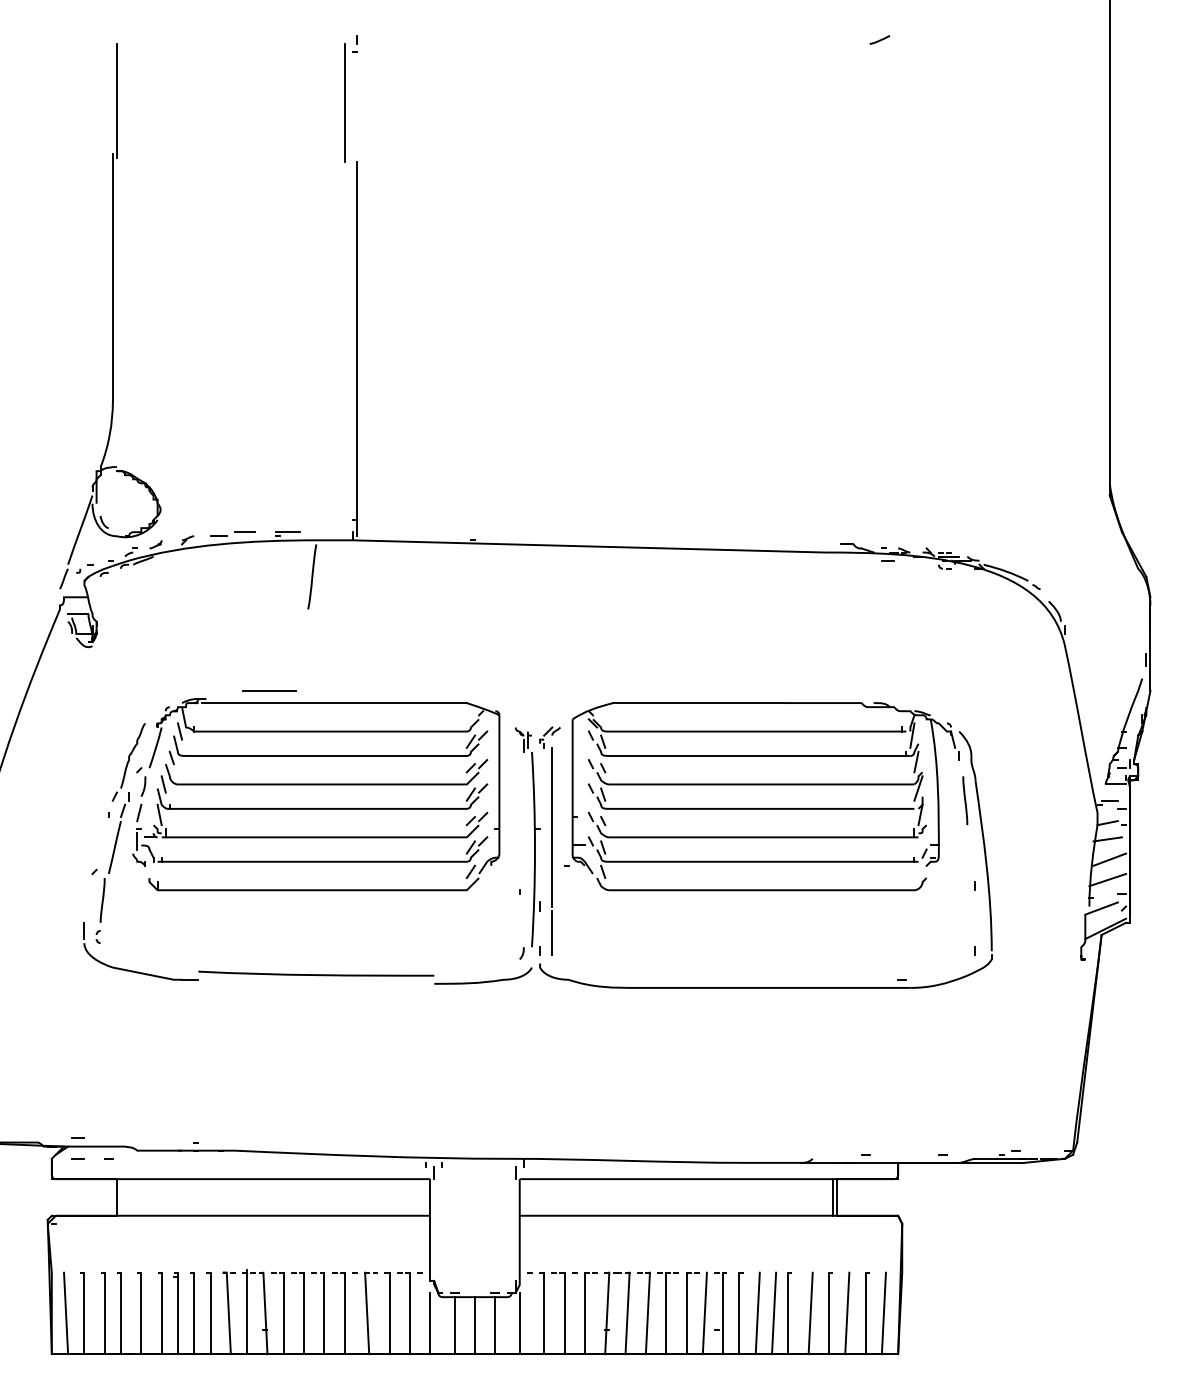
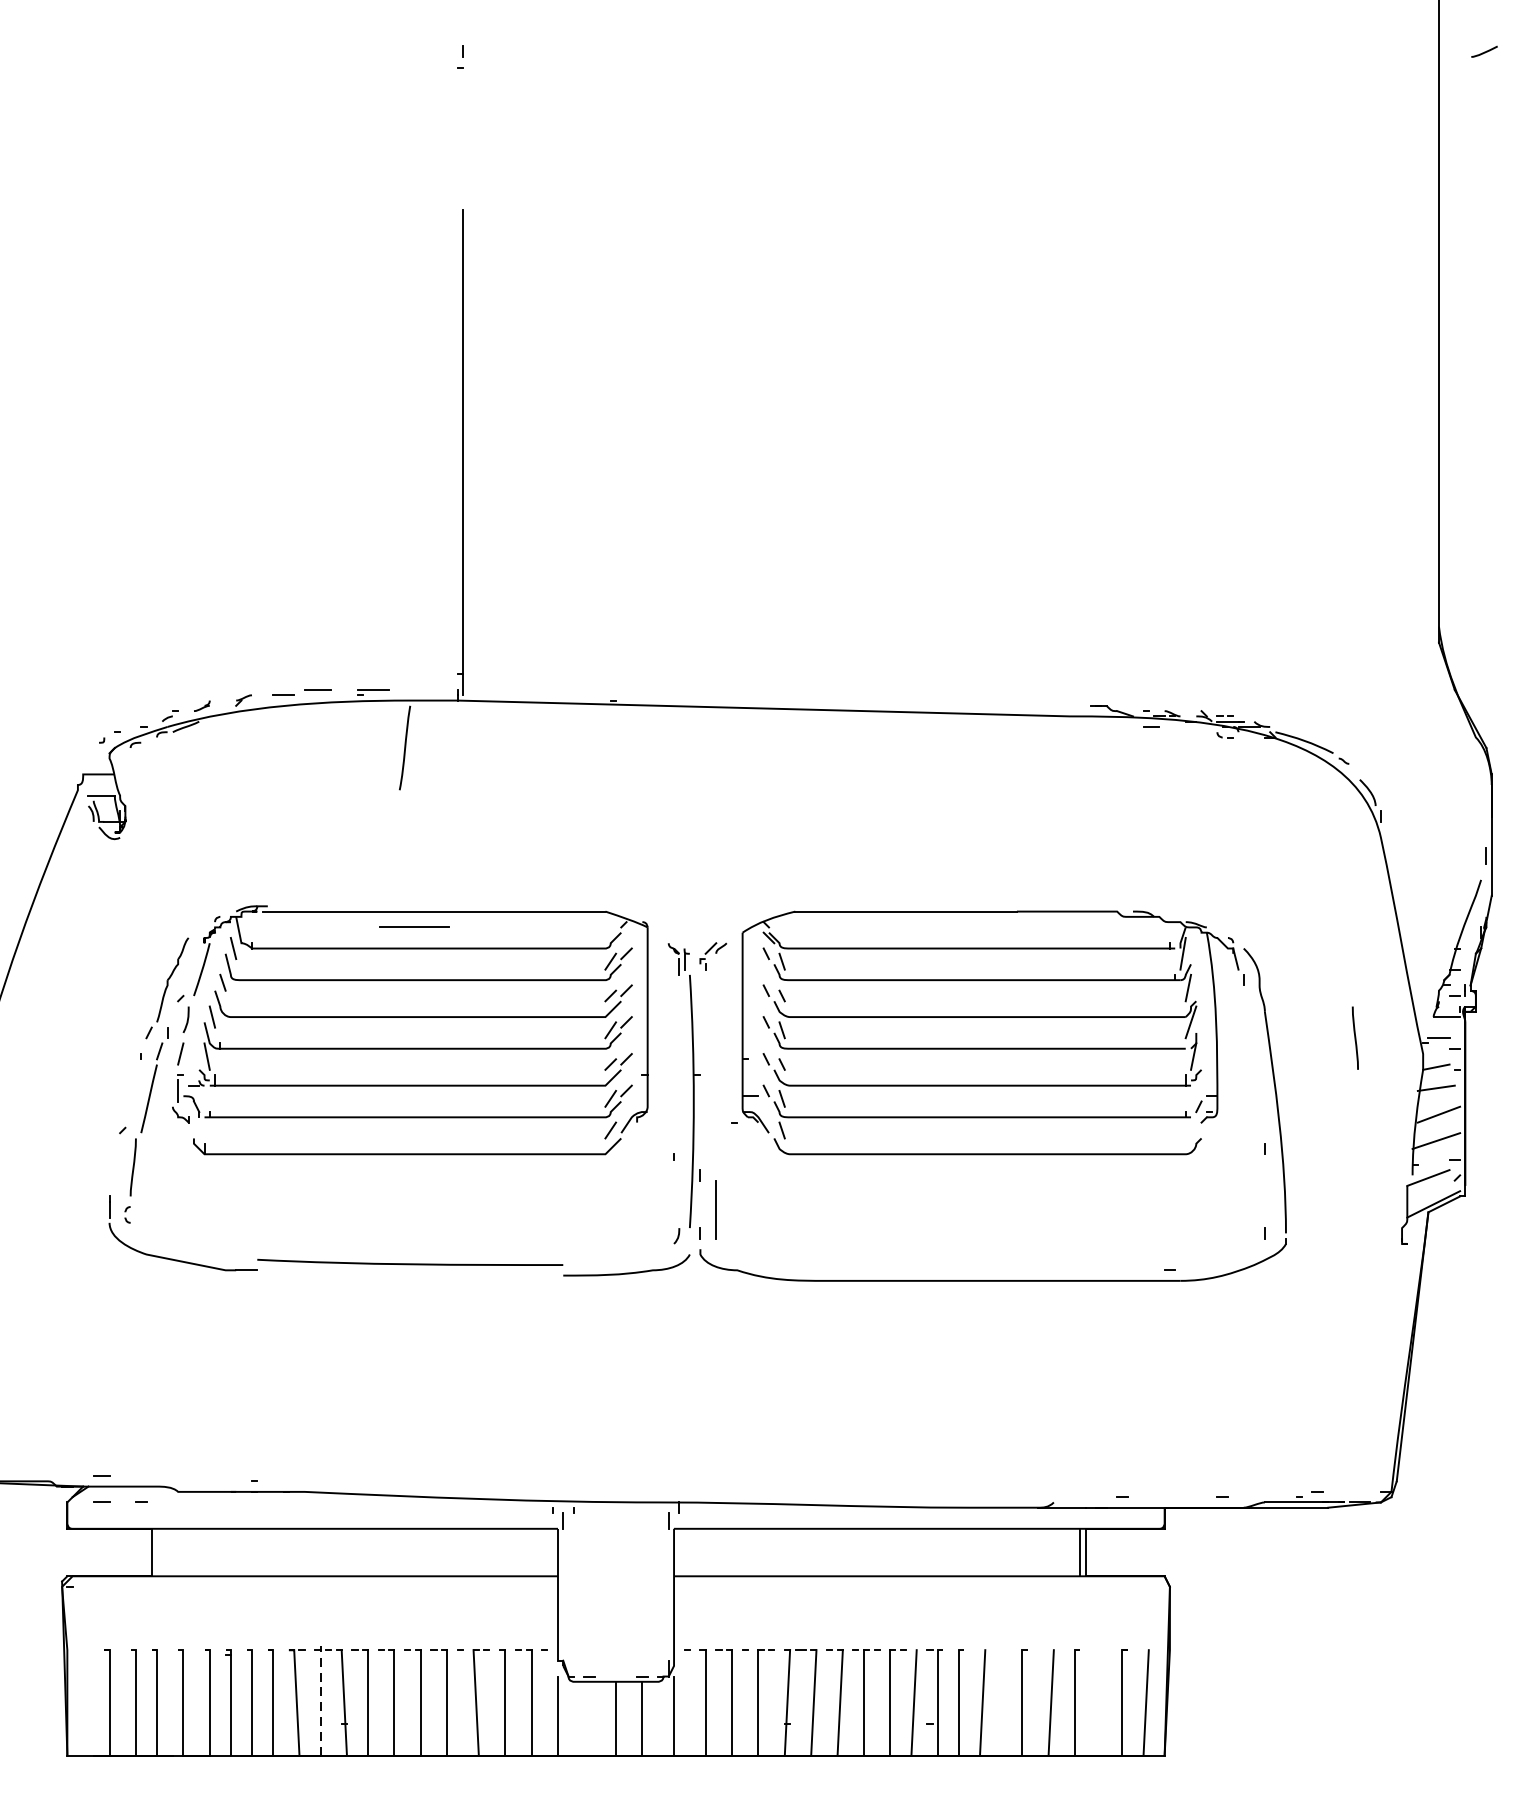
line: (879, 39) -> (1484, 51), moved
line: (344, 102) -> (446, 132), removed
part: (110, 316) -> (143, 410), removed
line: (269, 690) -> (414, 926), moved
line: (965, 800) -> (1355, 1037), moved
line: (552, 826) -> (716, 1071), removed
line: (247, 1311) -> (321, 1700), solid -> dashed
line: (66, 1313) -> (86, 1702), removed
line: (774, 1313) -> (1004, 1702), removed
line: (847, 1313) -> (1098, 1702), removed
line: (454, 1325) -> (589, 1718), removed

